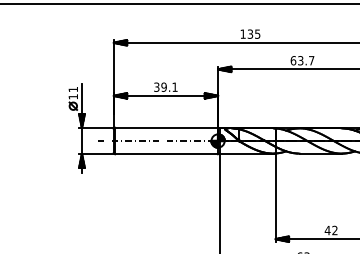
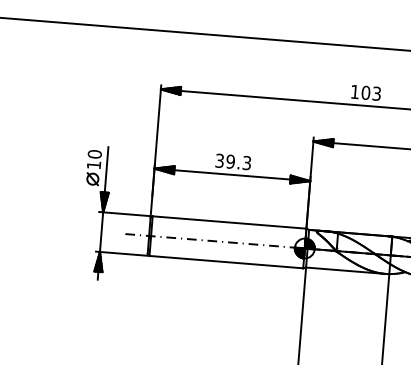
text: (253, 33) -> (370, 92), 135 -> 103
text: (174, 86) -> (246, 161), 39.1 -> 39.3
text: (73, 89) -> (95, 154), 11 -> 10

